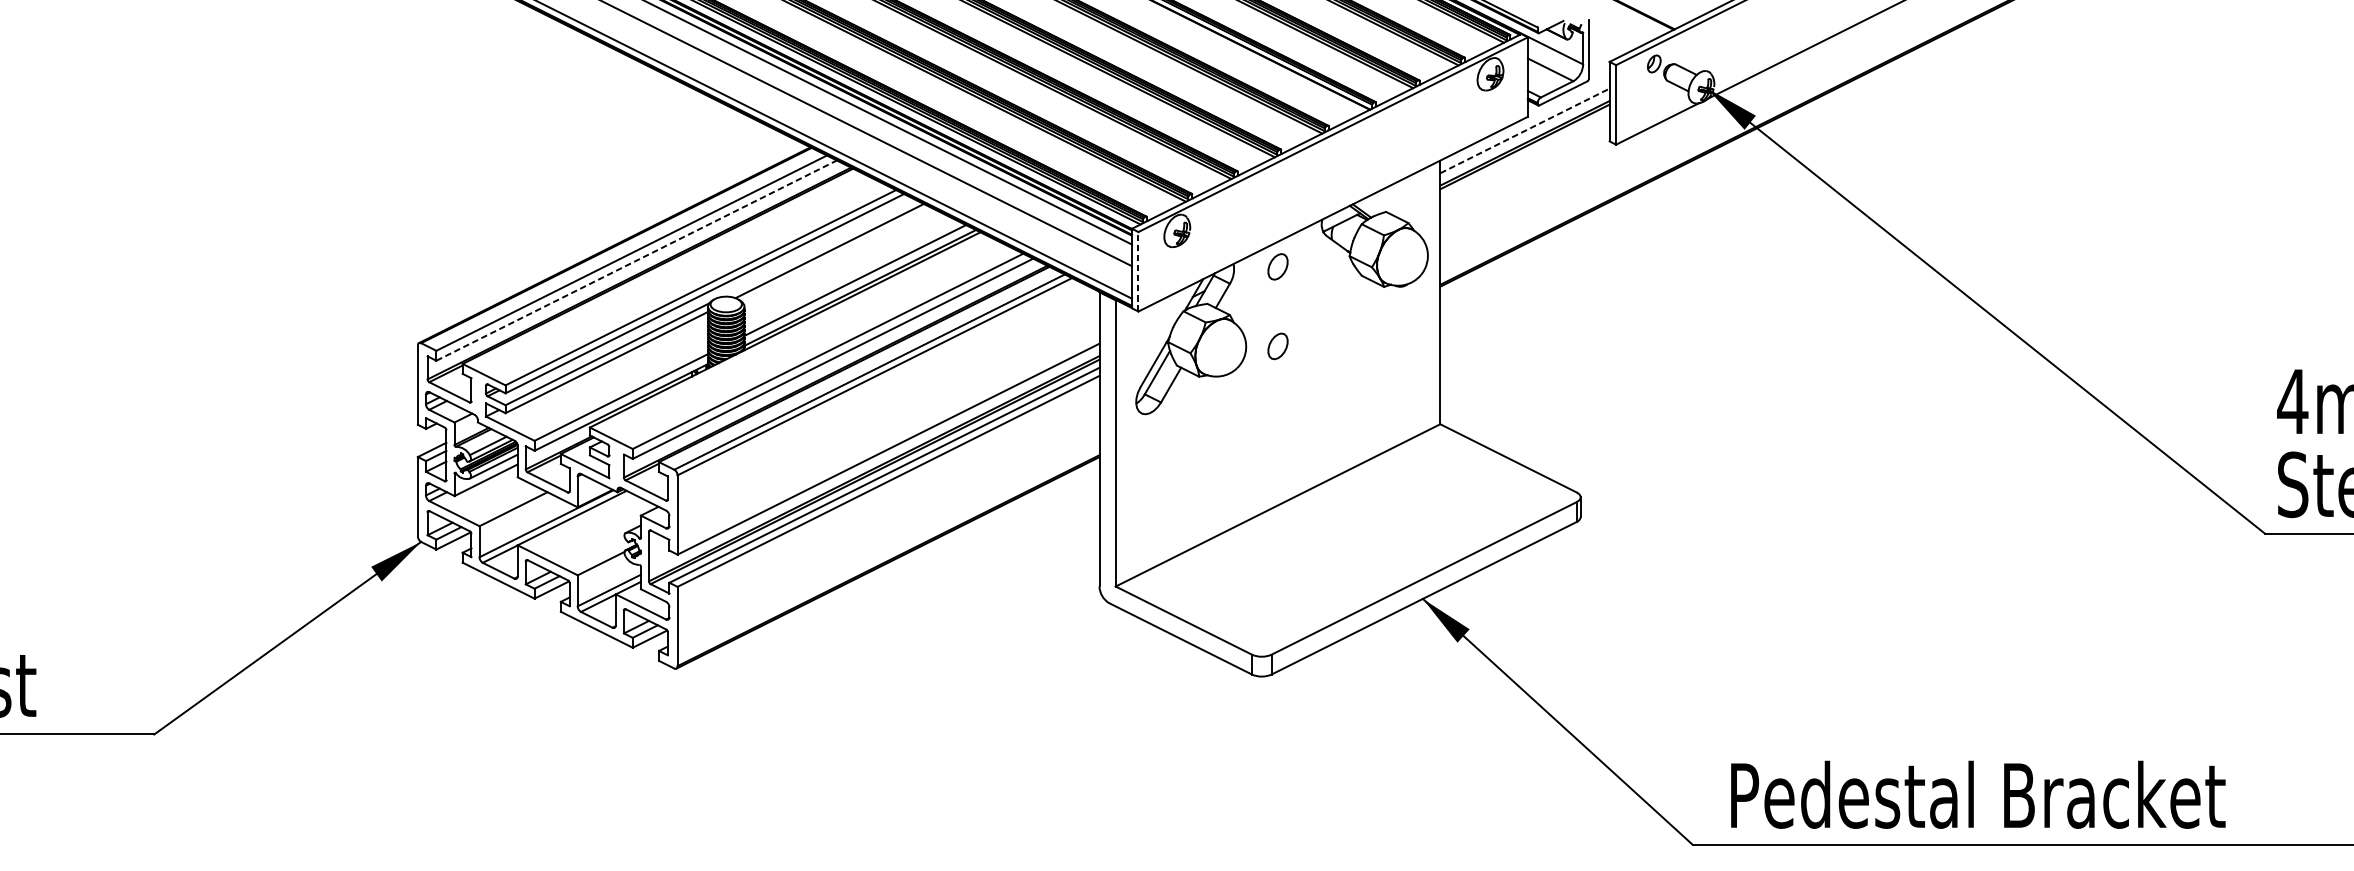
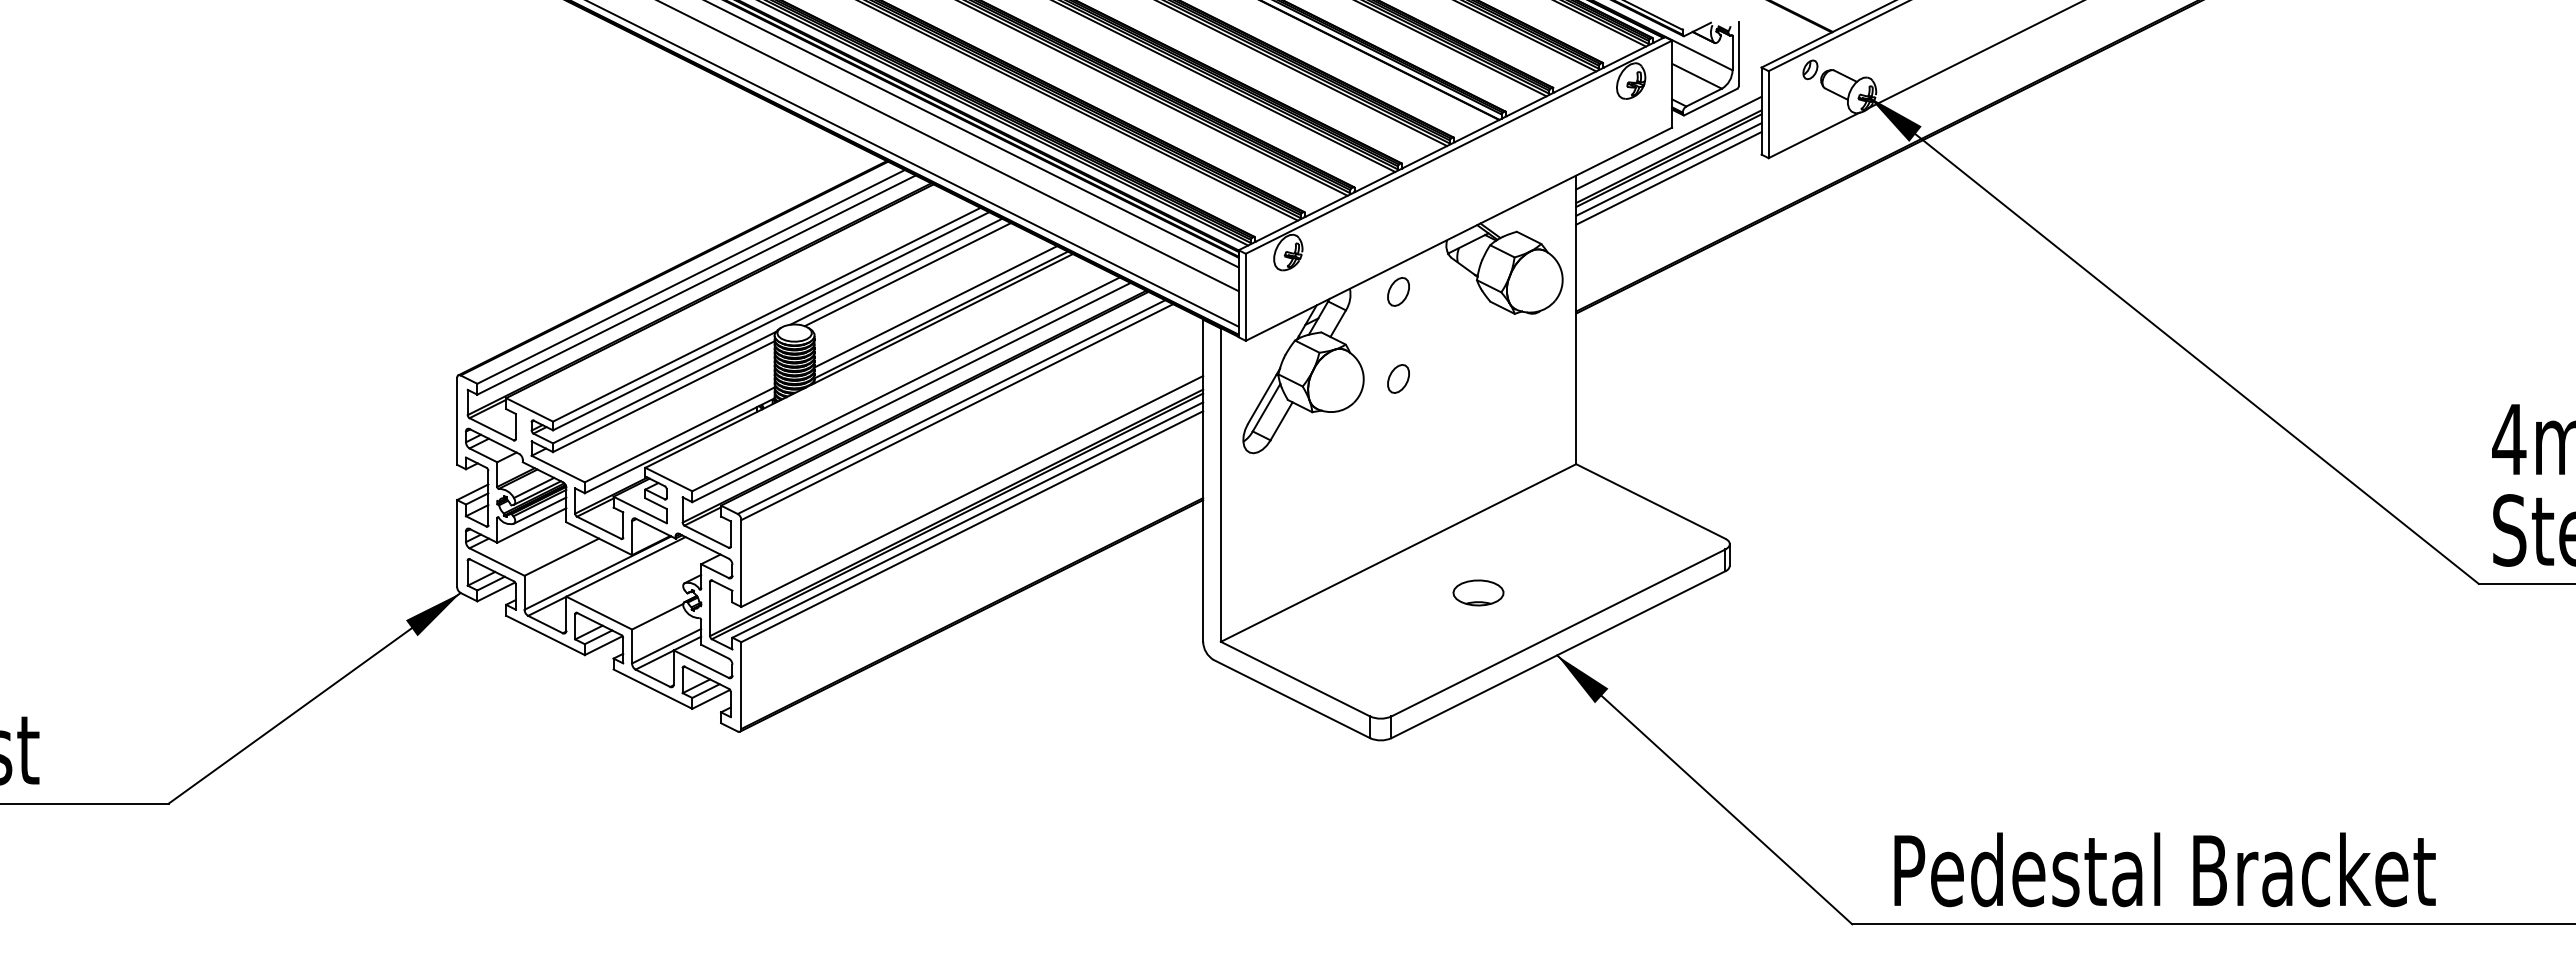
line: (1524, 131) -> (1668, 143), dashed -> solid
line: (1524, 155) -> (1668, 169), added
line: (1524, 163) -> (1668, 178), added
line: (819, 248) -> (896, 271), added
line: (636, 260) -> (696, 284), dashed -> solid
line: (1138, 271) -> (1245, 297), dashed -> solid
part: (1351, 541) -> (1478, 592), added

